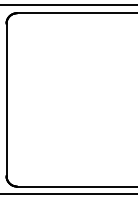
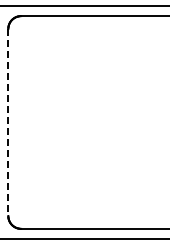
line: (6, 99) -> (8, 122), solid -> dashed

